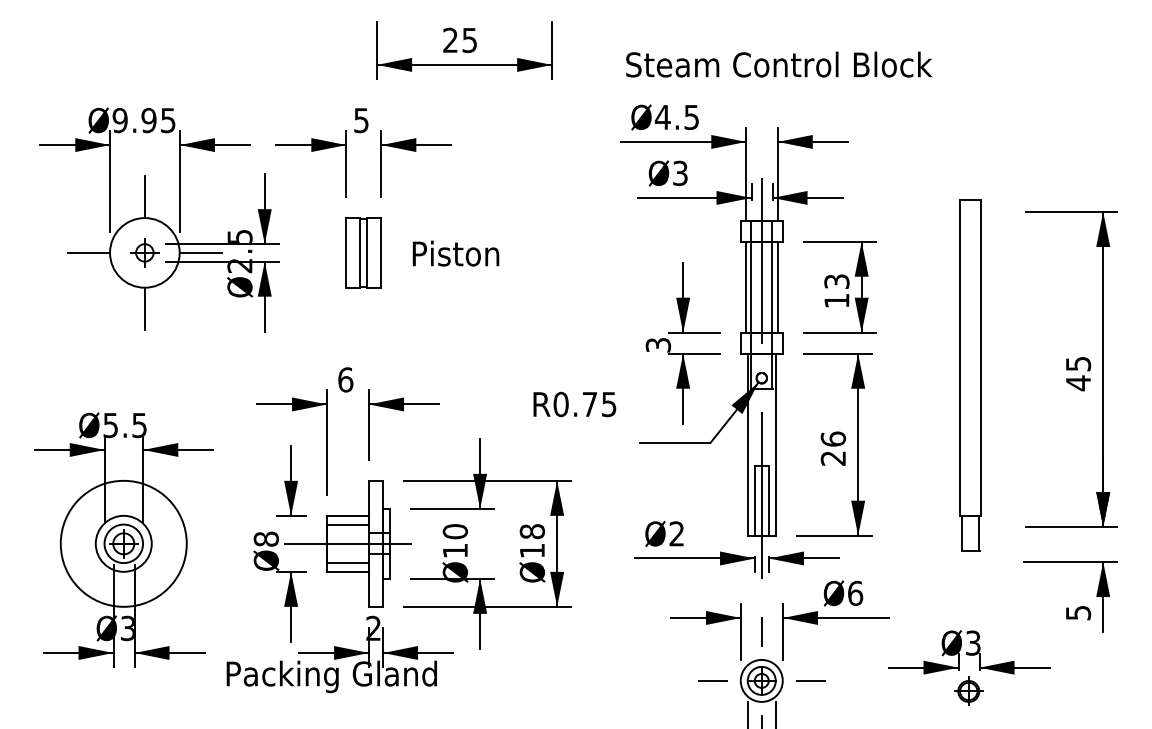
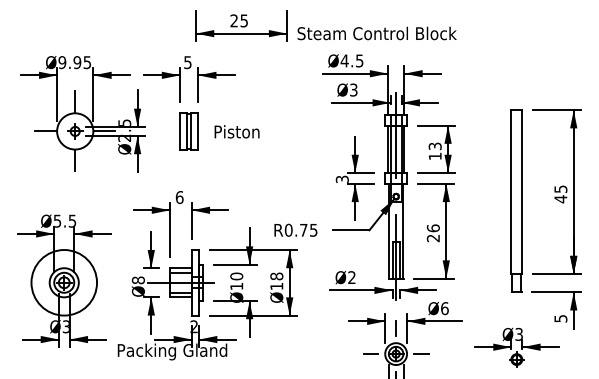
text: (777, 64) -> (376, 33), moved
part: (970, 374) -> (516, 200), moved
text: (574, 402) -> (295, 229), moved
part: (968, 668) -> (516, 347), moved

